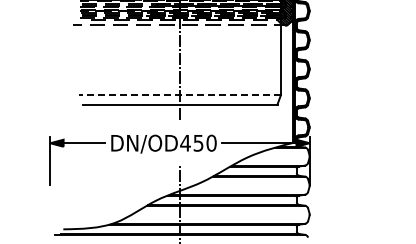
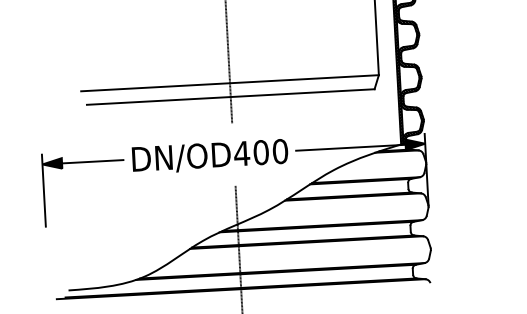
line: (180, 95) -> (230, 83), dashed -> solid
text: (198, 142) -> (261, 151), OD450 -> OD400

